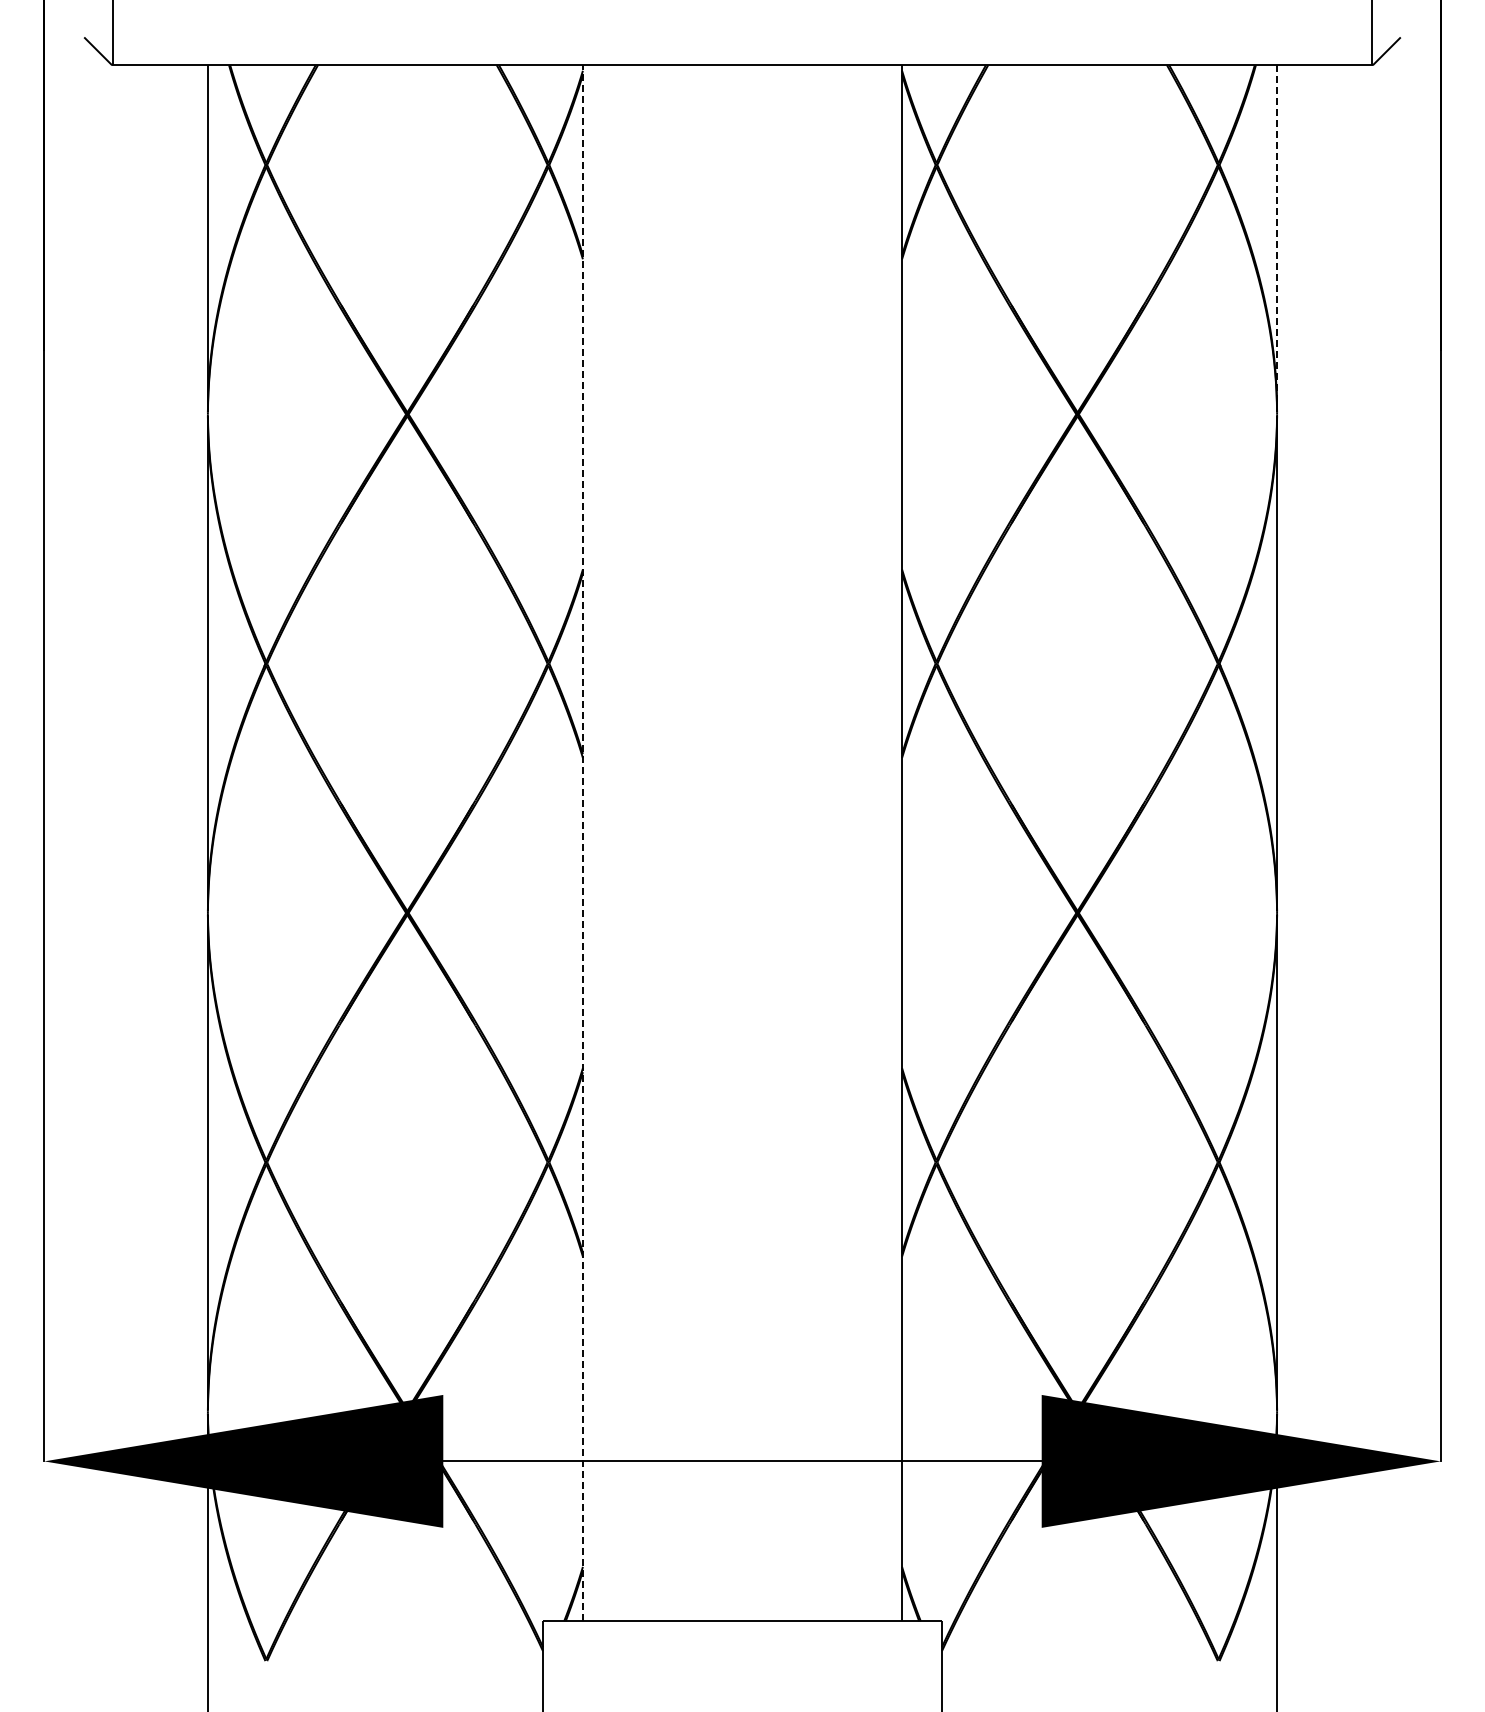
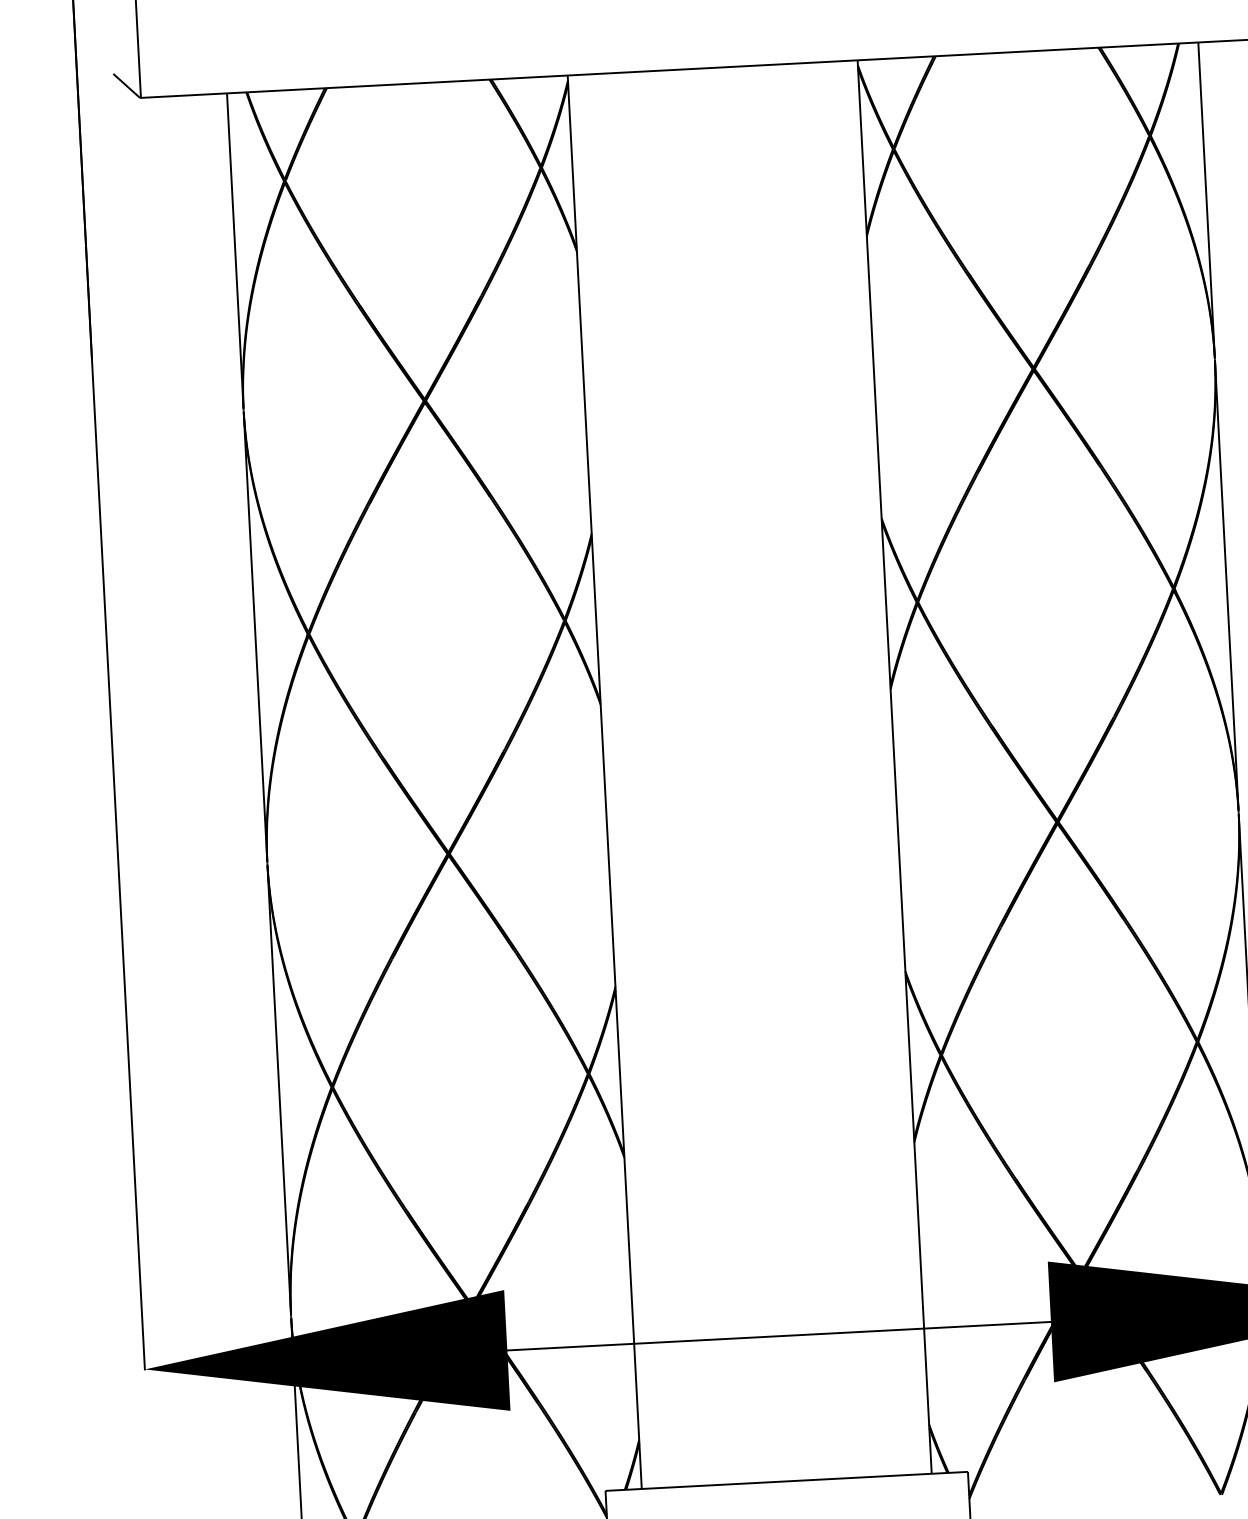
line: (1277, 238) -> (1206, 199), dashed -> solid
line: (582, 843) -> (604, 782), dashed -> solid

